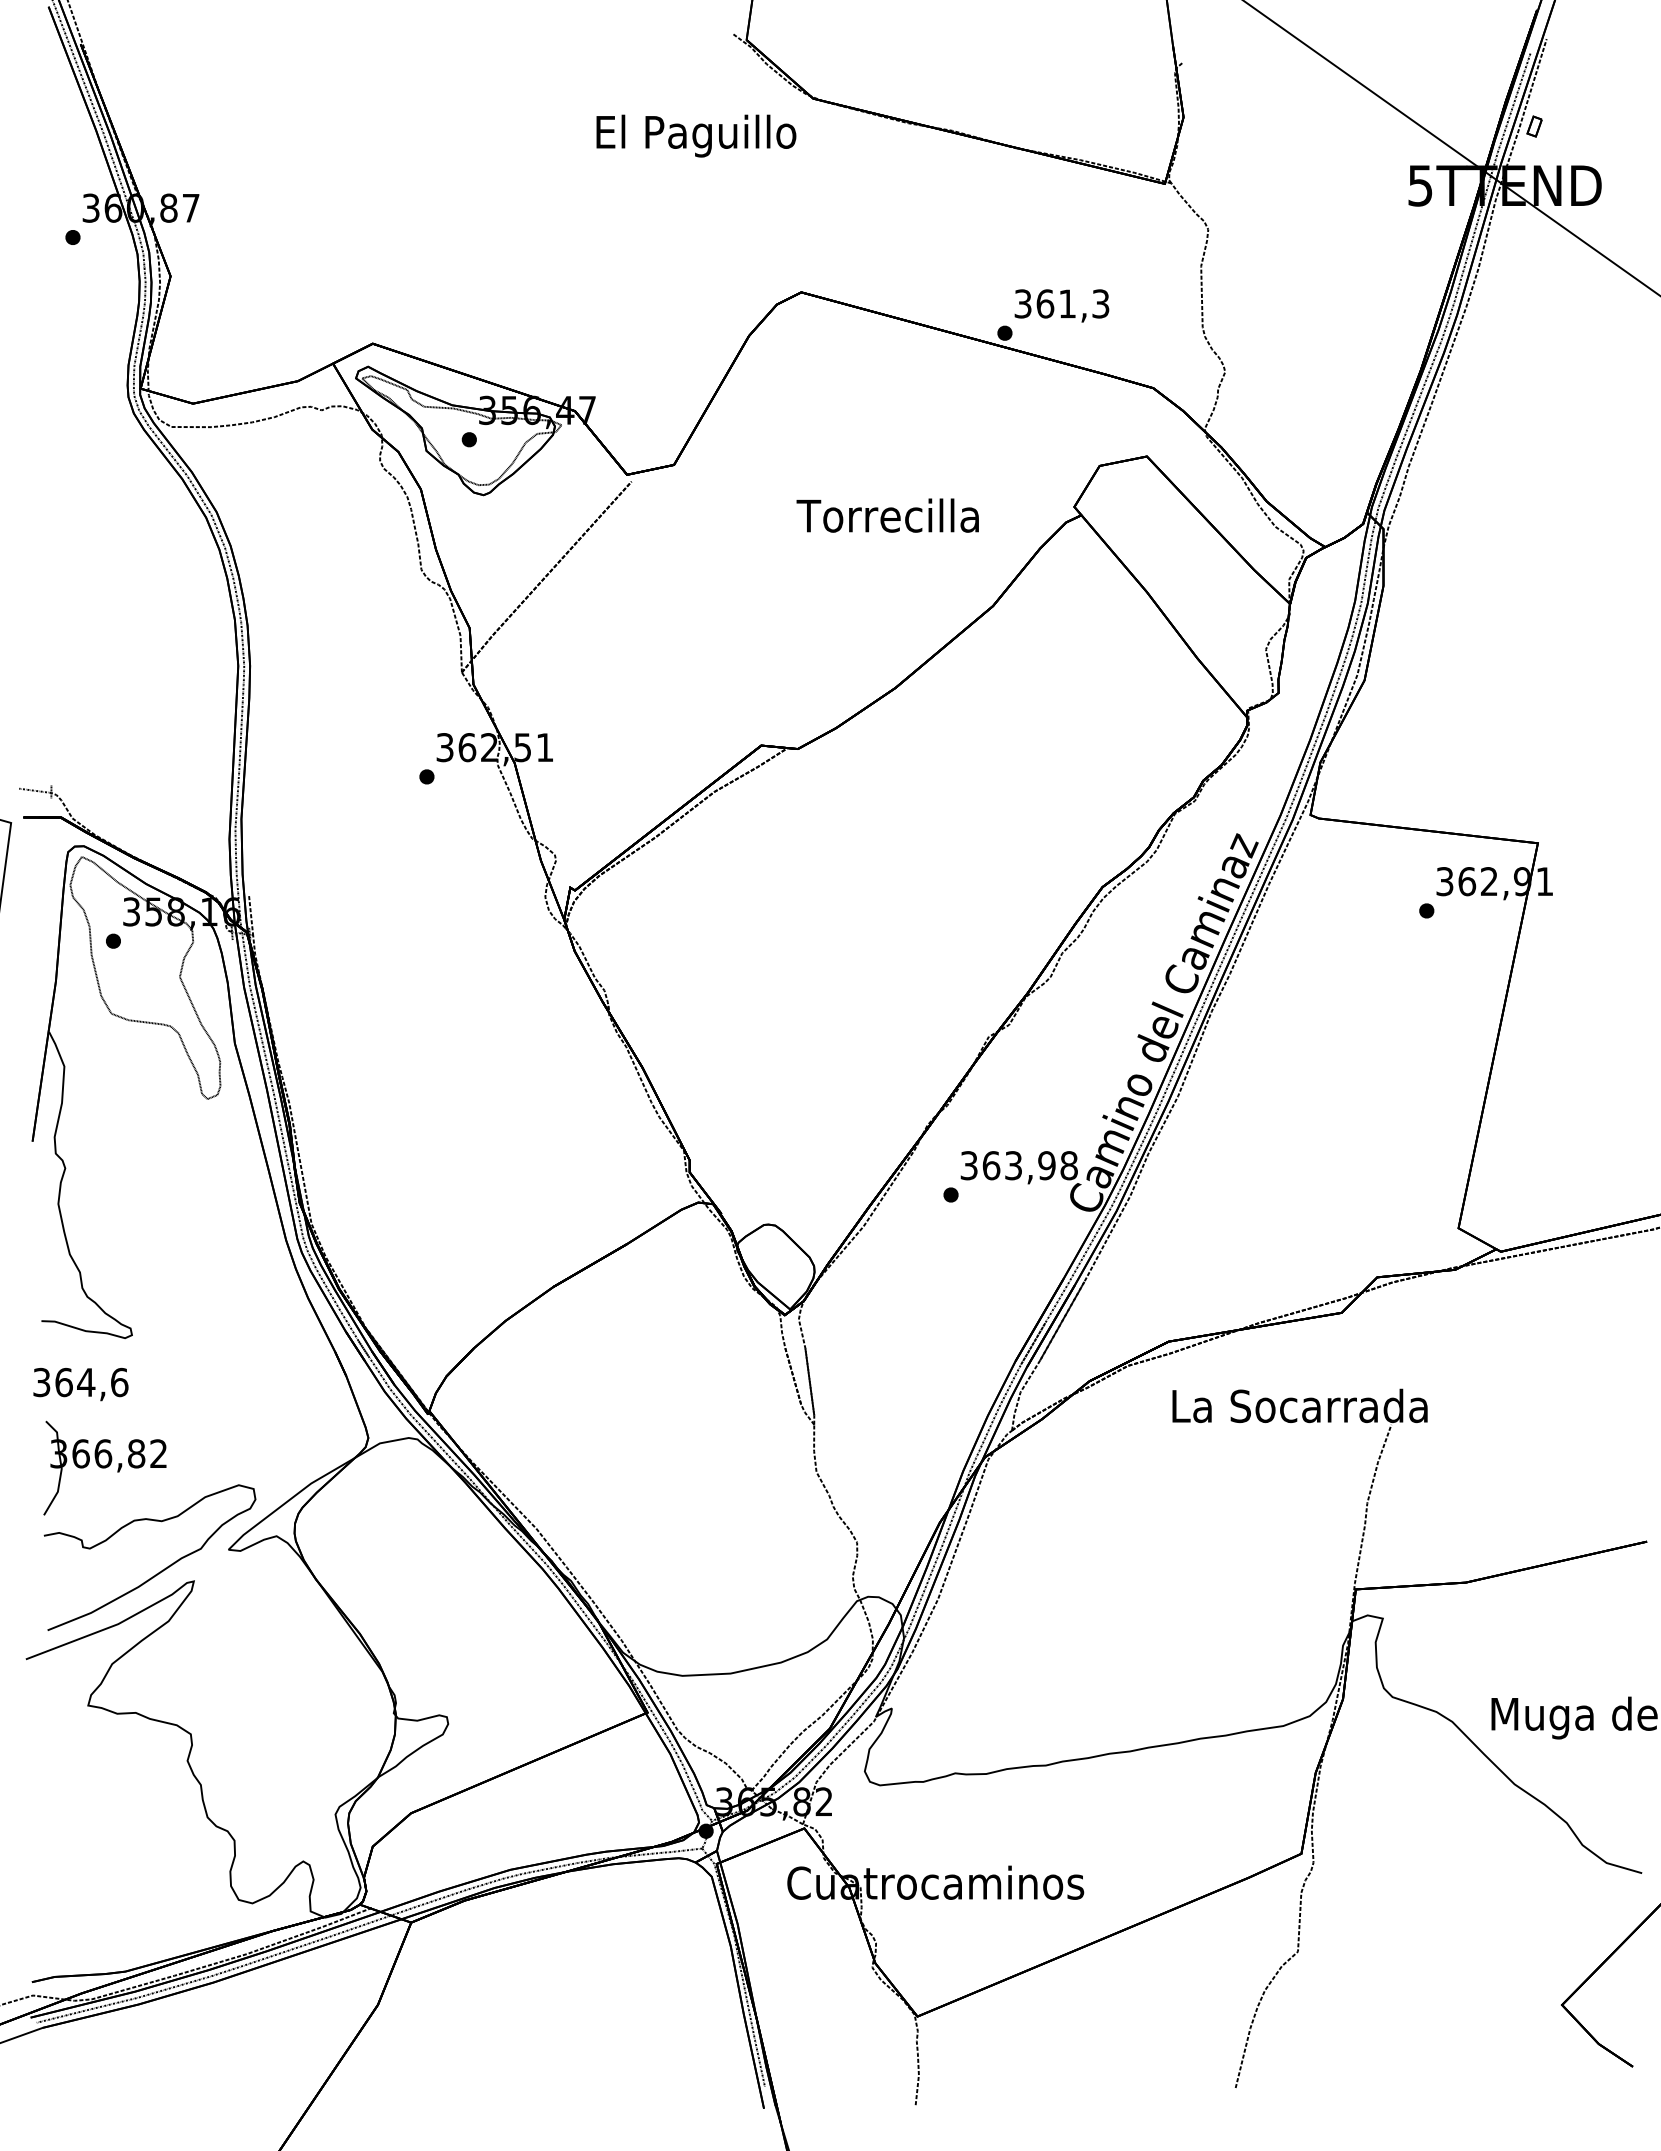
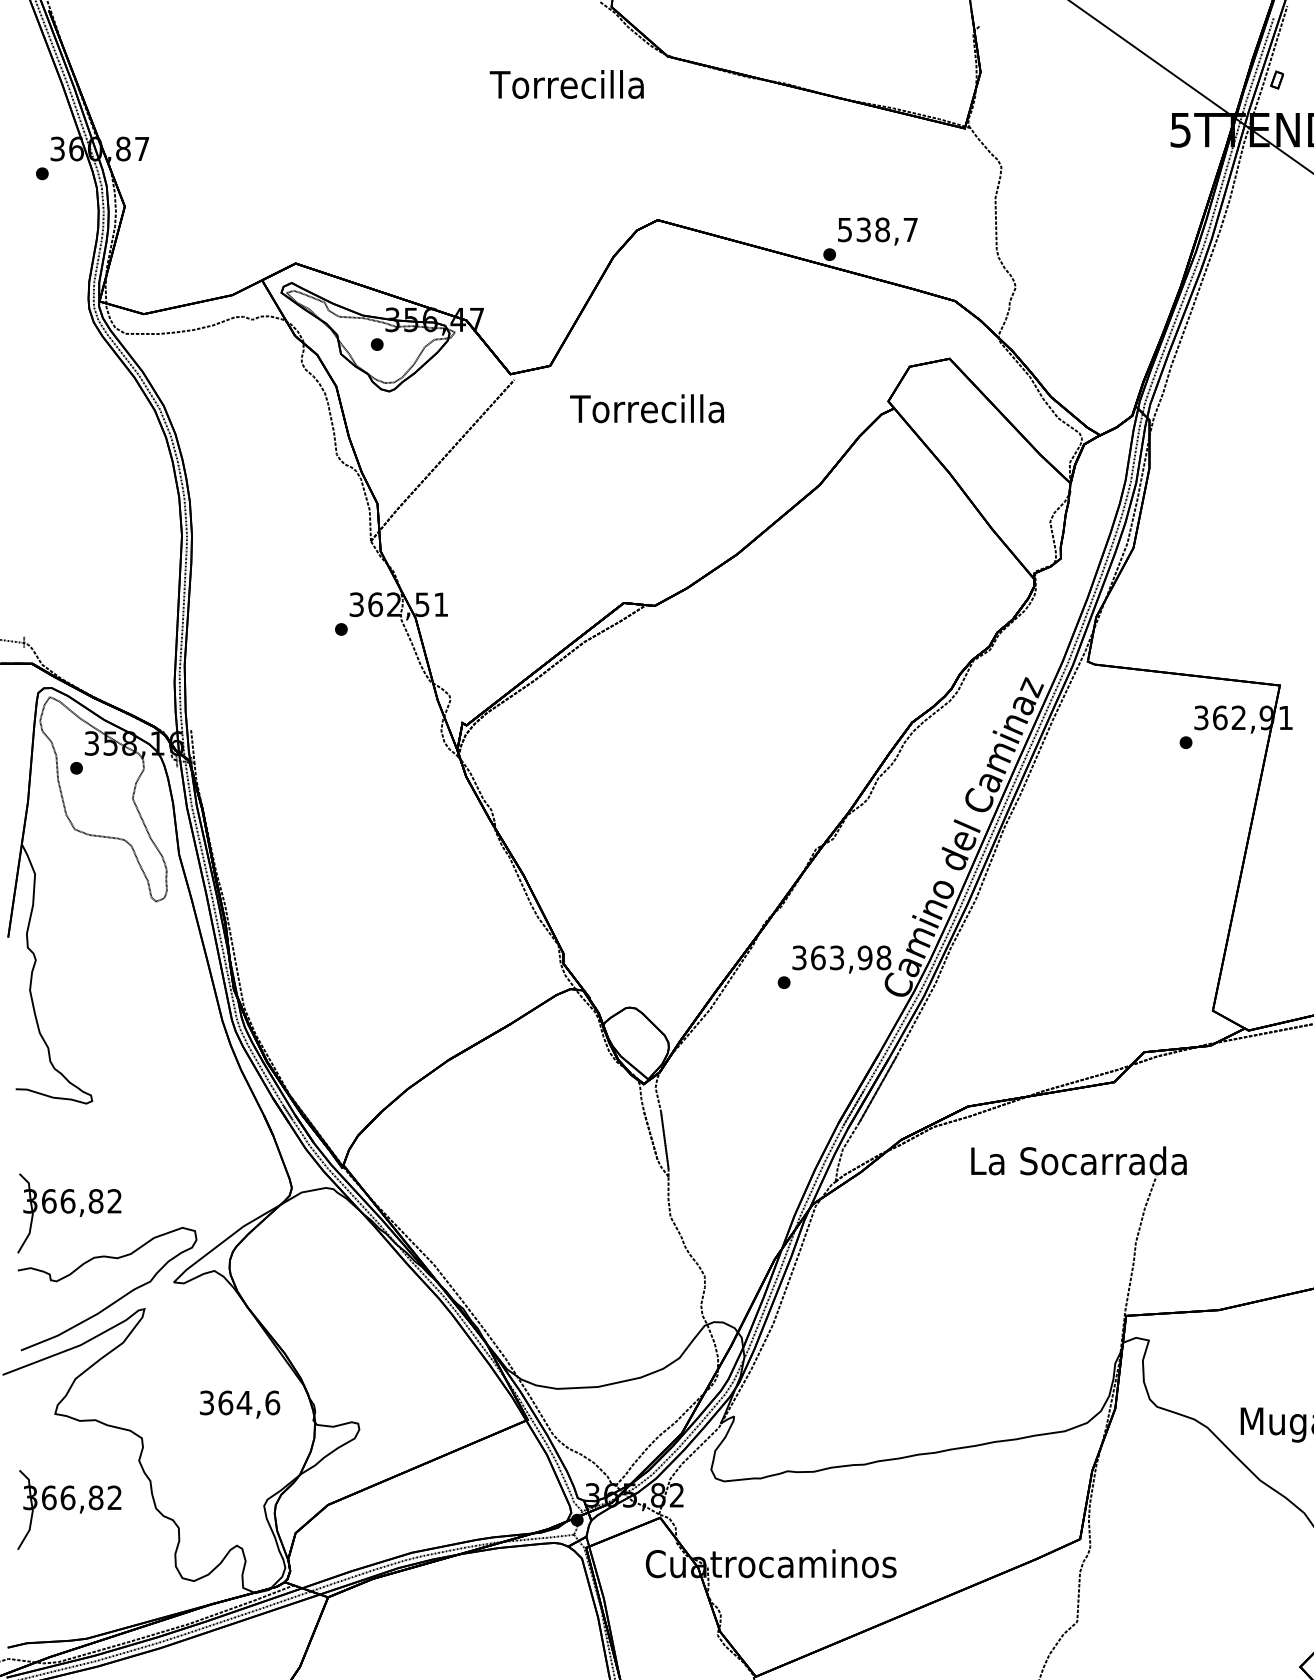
text: (696, 135) -> (569, 87), El Paguillo -> Torrecilla
text: (1062, 303) -> (878, 229), 361,3 -> 538,7
text: (887, 515) -> (646, 408), moved
text: (80, 1384) -> (239, 1404), moved
part: (104, 1818) -> (68, 1509), added

